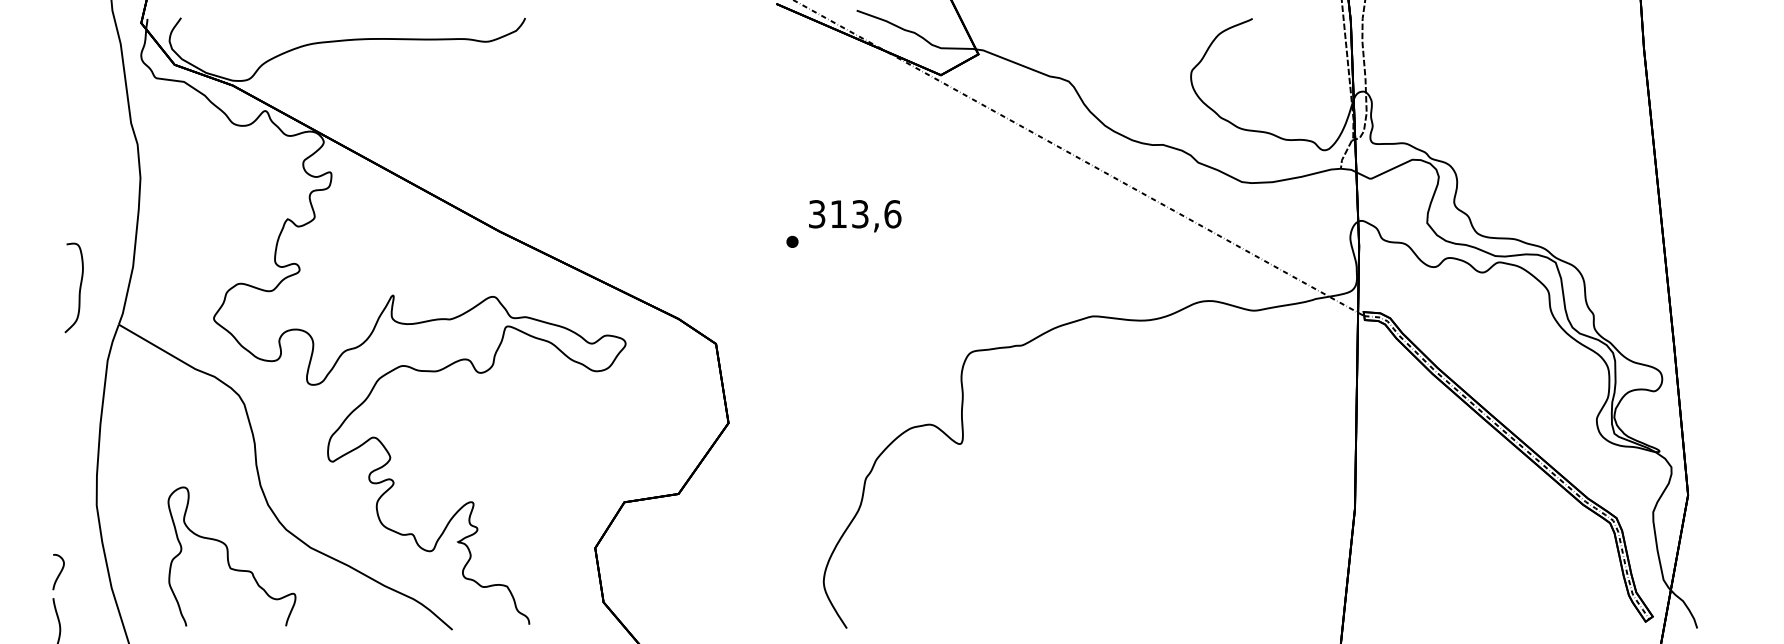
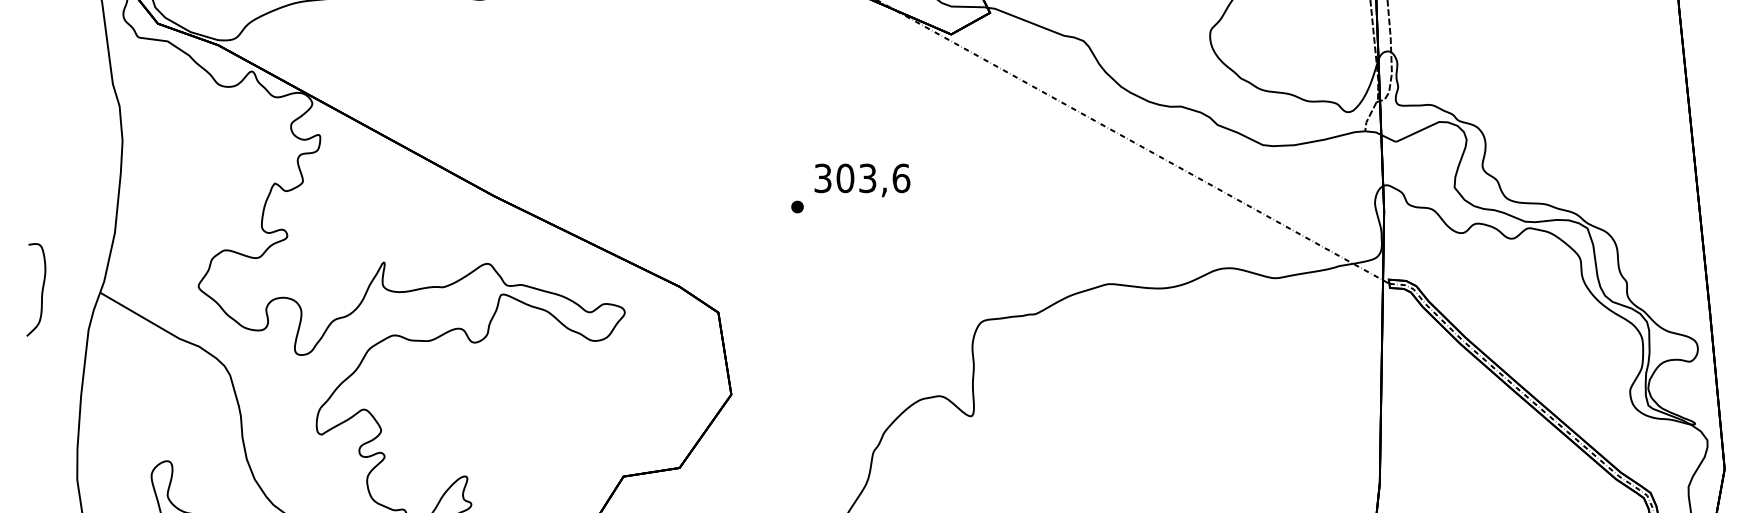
text: (838, 214) -> (845, 178), 313,6 -> 303,6
curve: (79, 287) -> (41, 289), moved

